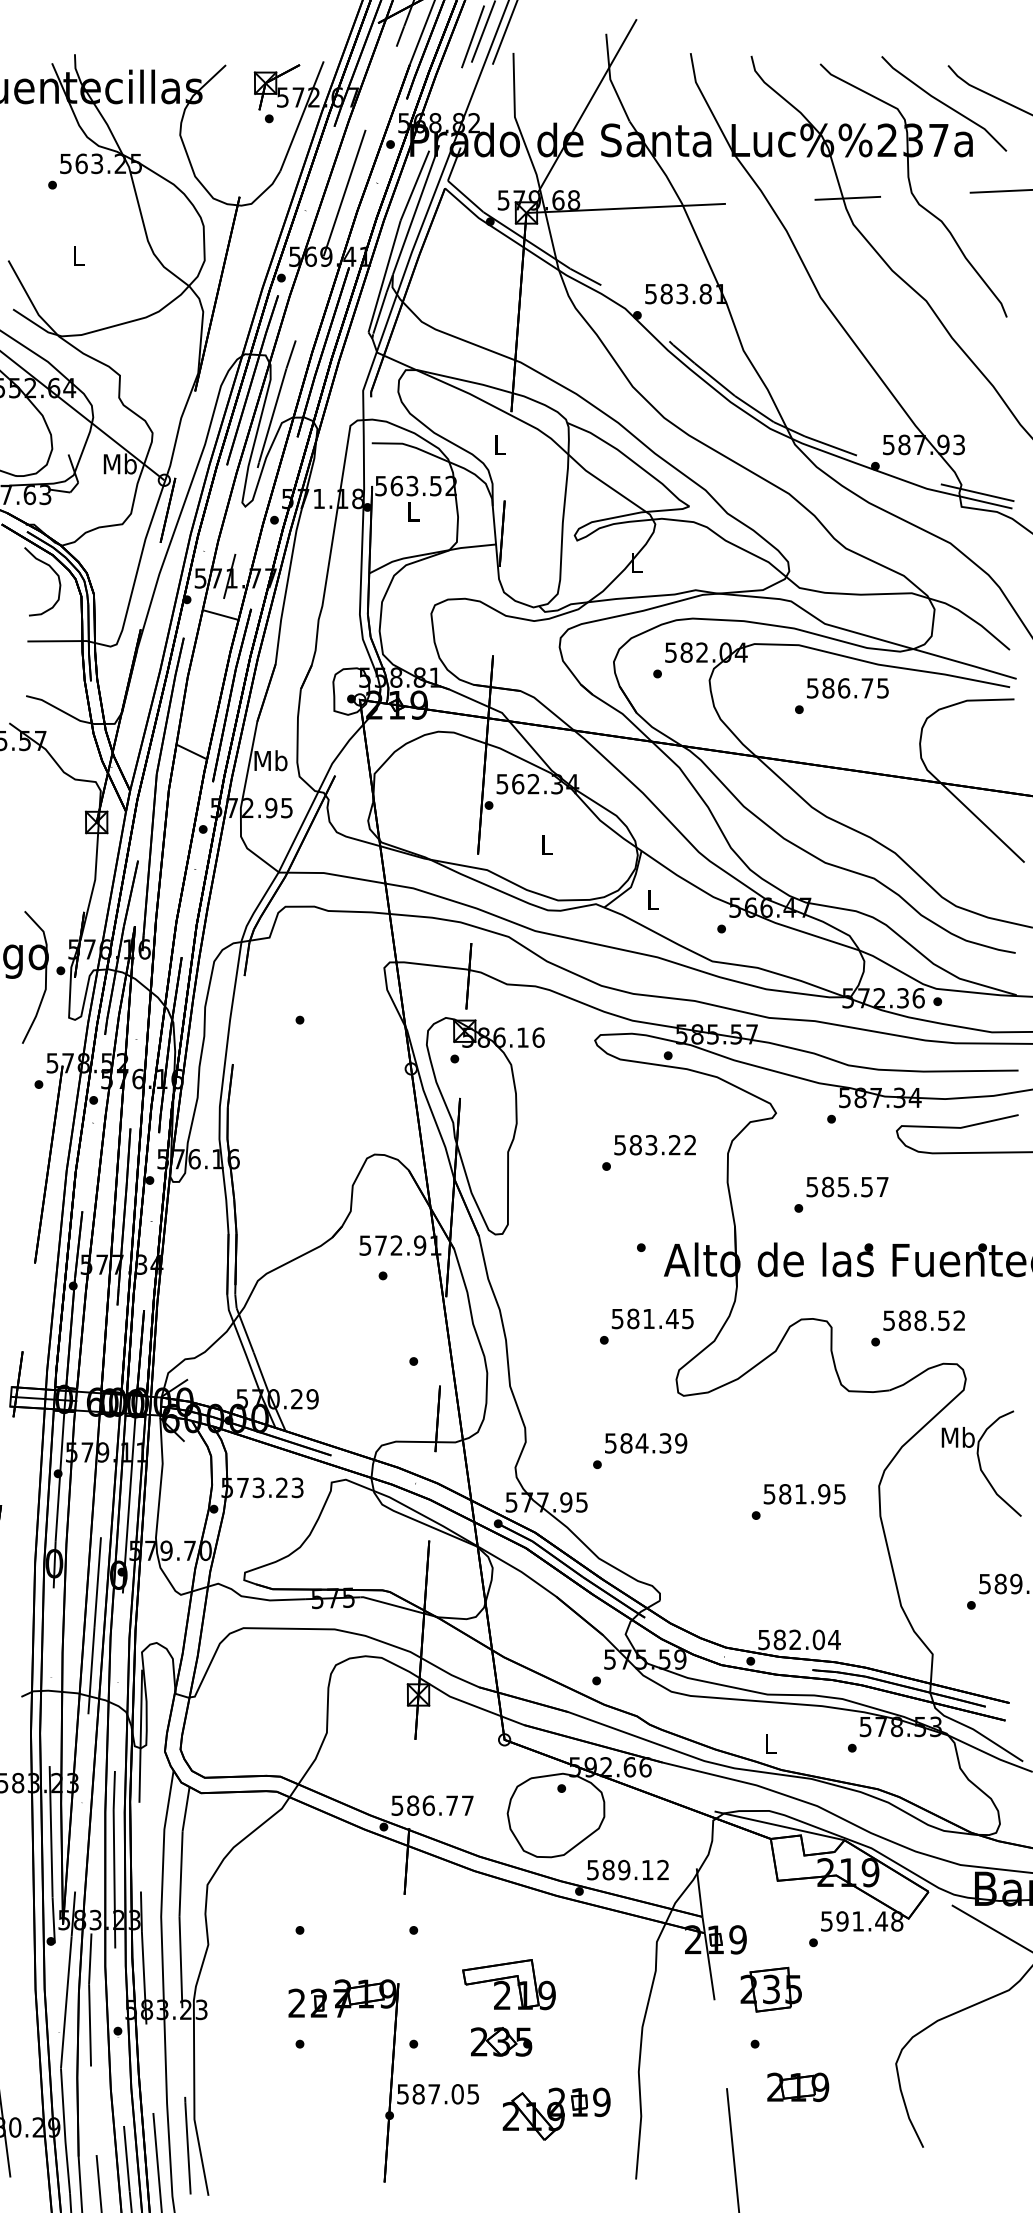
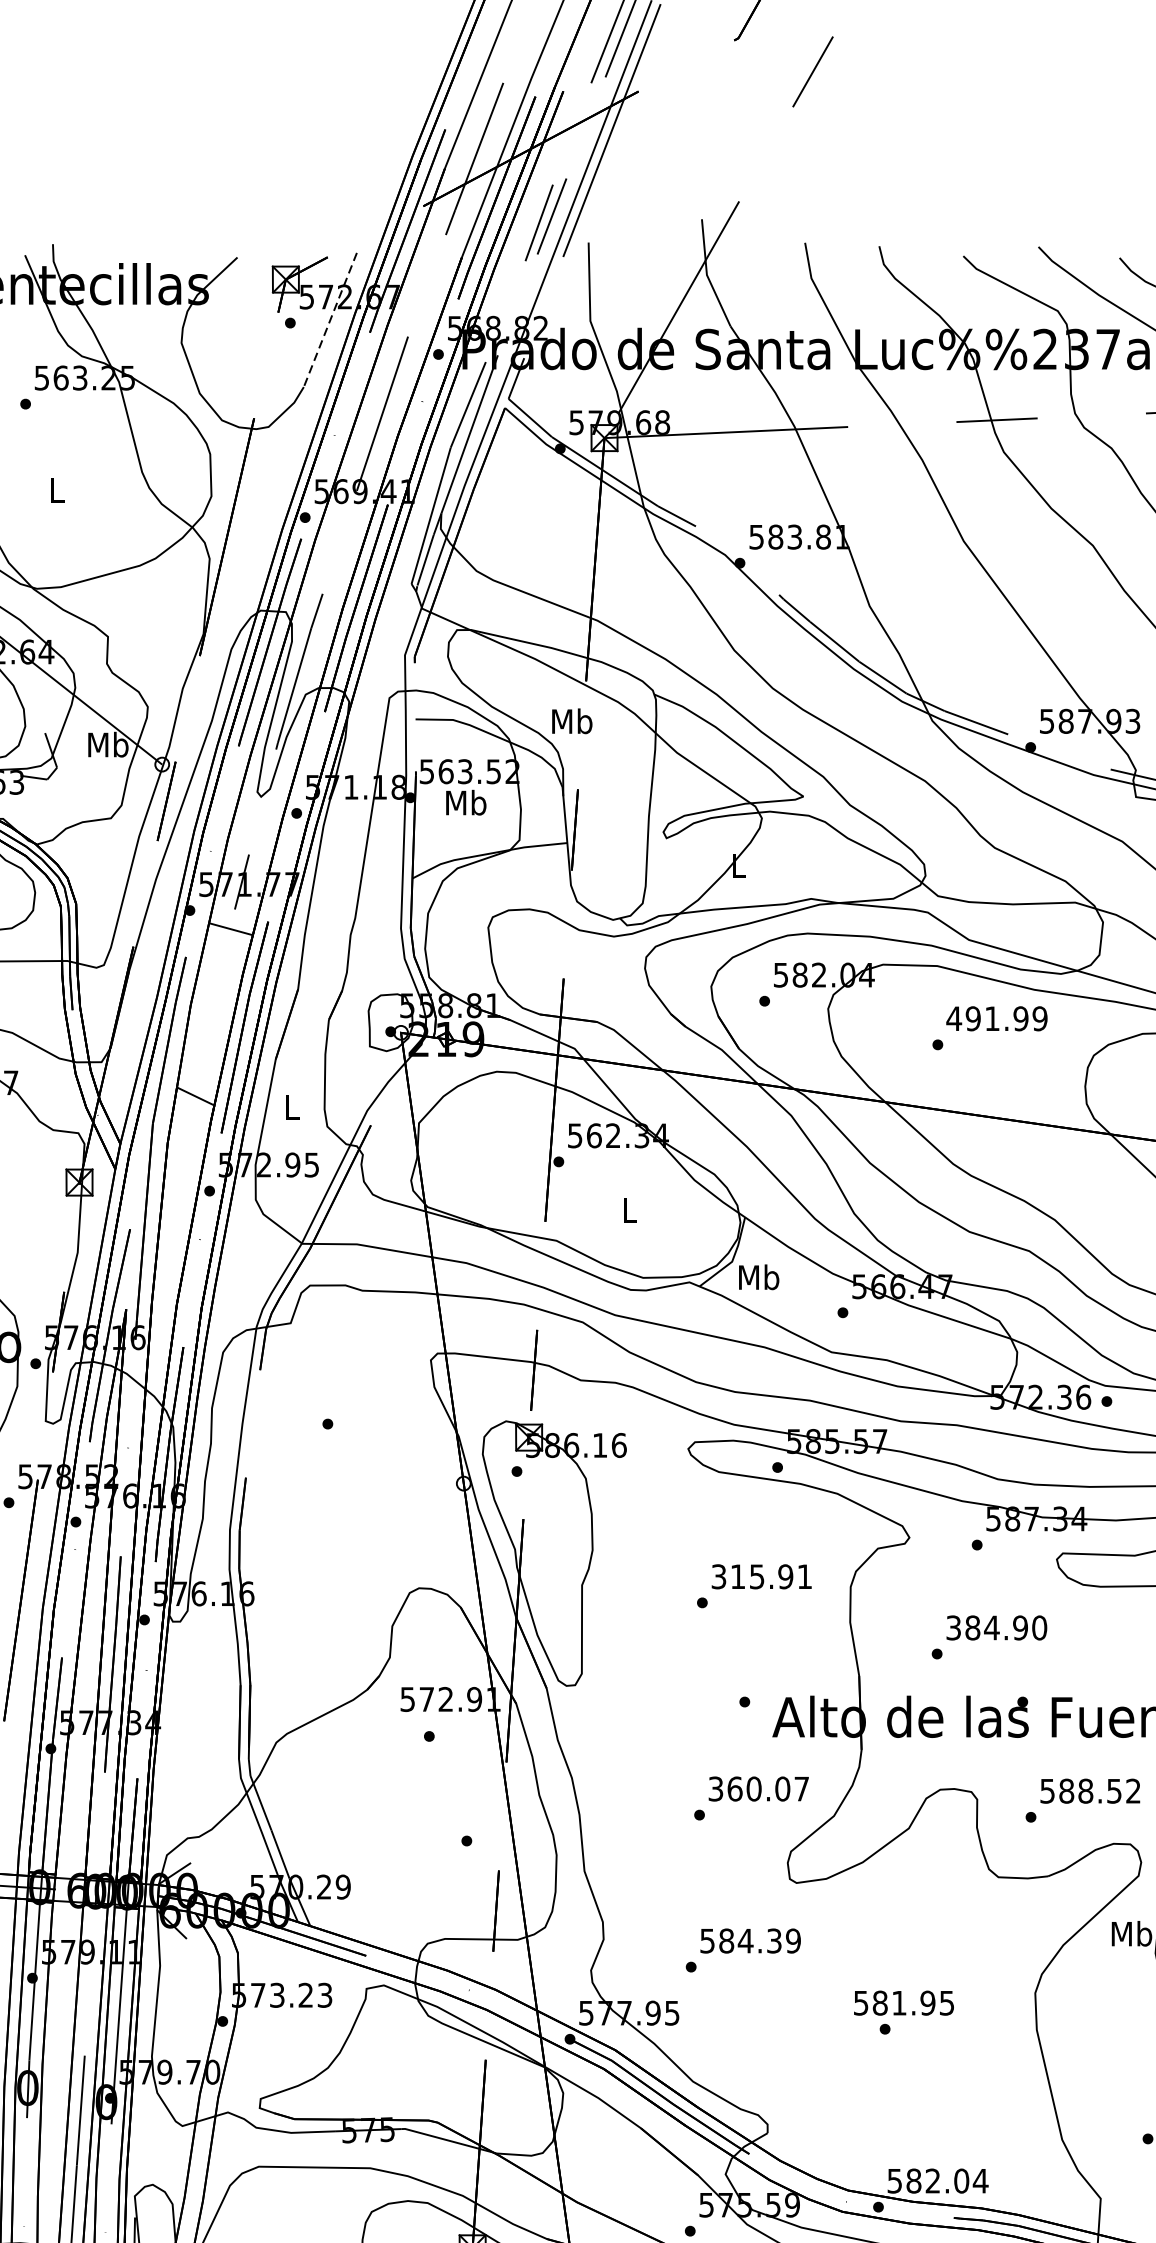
line: (301, 116) -> (329, 320), solid -> dashed
text: (499, 444) -> (571, 720), L -> Mb
text: (412, 511) -> (465, 802), L -> Mb
text: (847, 688) -> (996, 1018), 586.75 -> 491.99
text: (270, 760) -> (291, 1106), Mb -> L
text: (652, 899) -> (758, 1276), L -> Mb
text: (655, 1145) -> (762, 1577), 583.22 -> 315.91
text: (847, 1186) -> (996, 1627), 585.57 -> 384.90
text: (652, 1318) -> (758, 1788), 581.45 -> 360.07
text: (804, 1494) -> (903, 2003), moved

